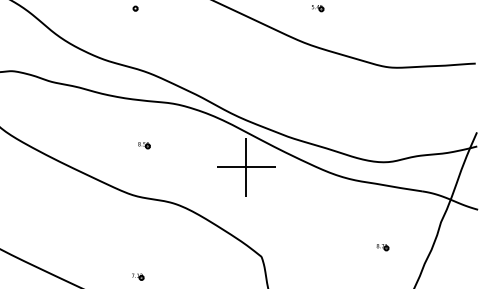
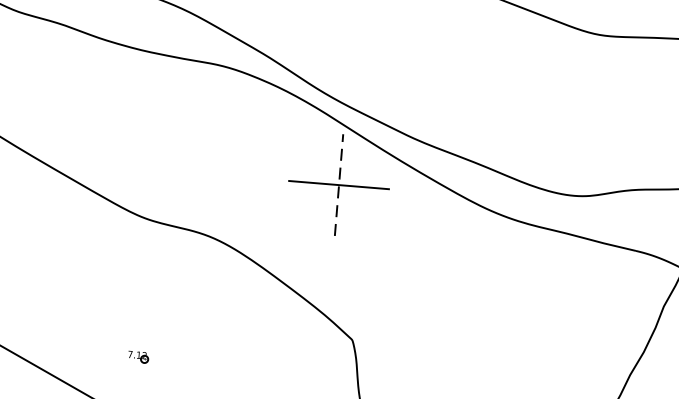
part: (144, 145) -> (168, 133), removed
line: (246, 167) -> (339, 185), solid -> dashed
part: (382, 247) -> (560, 341), removed

